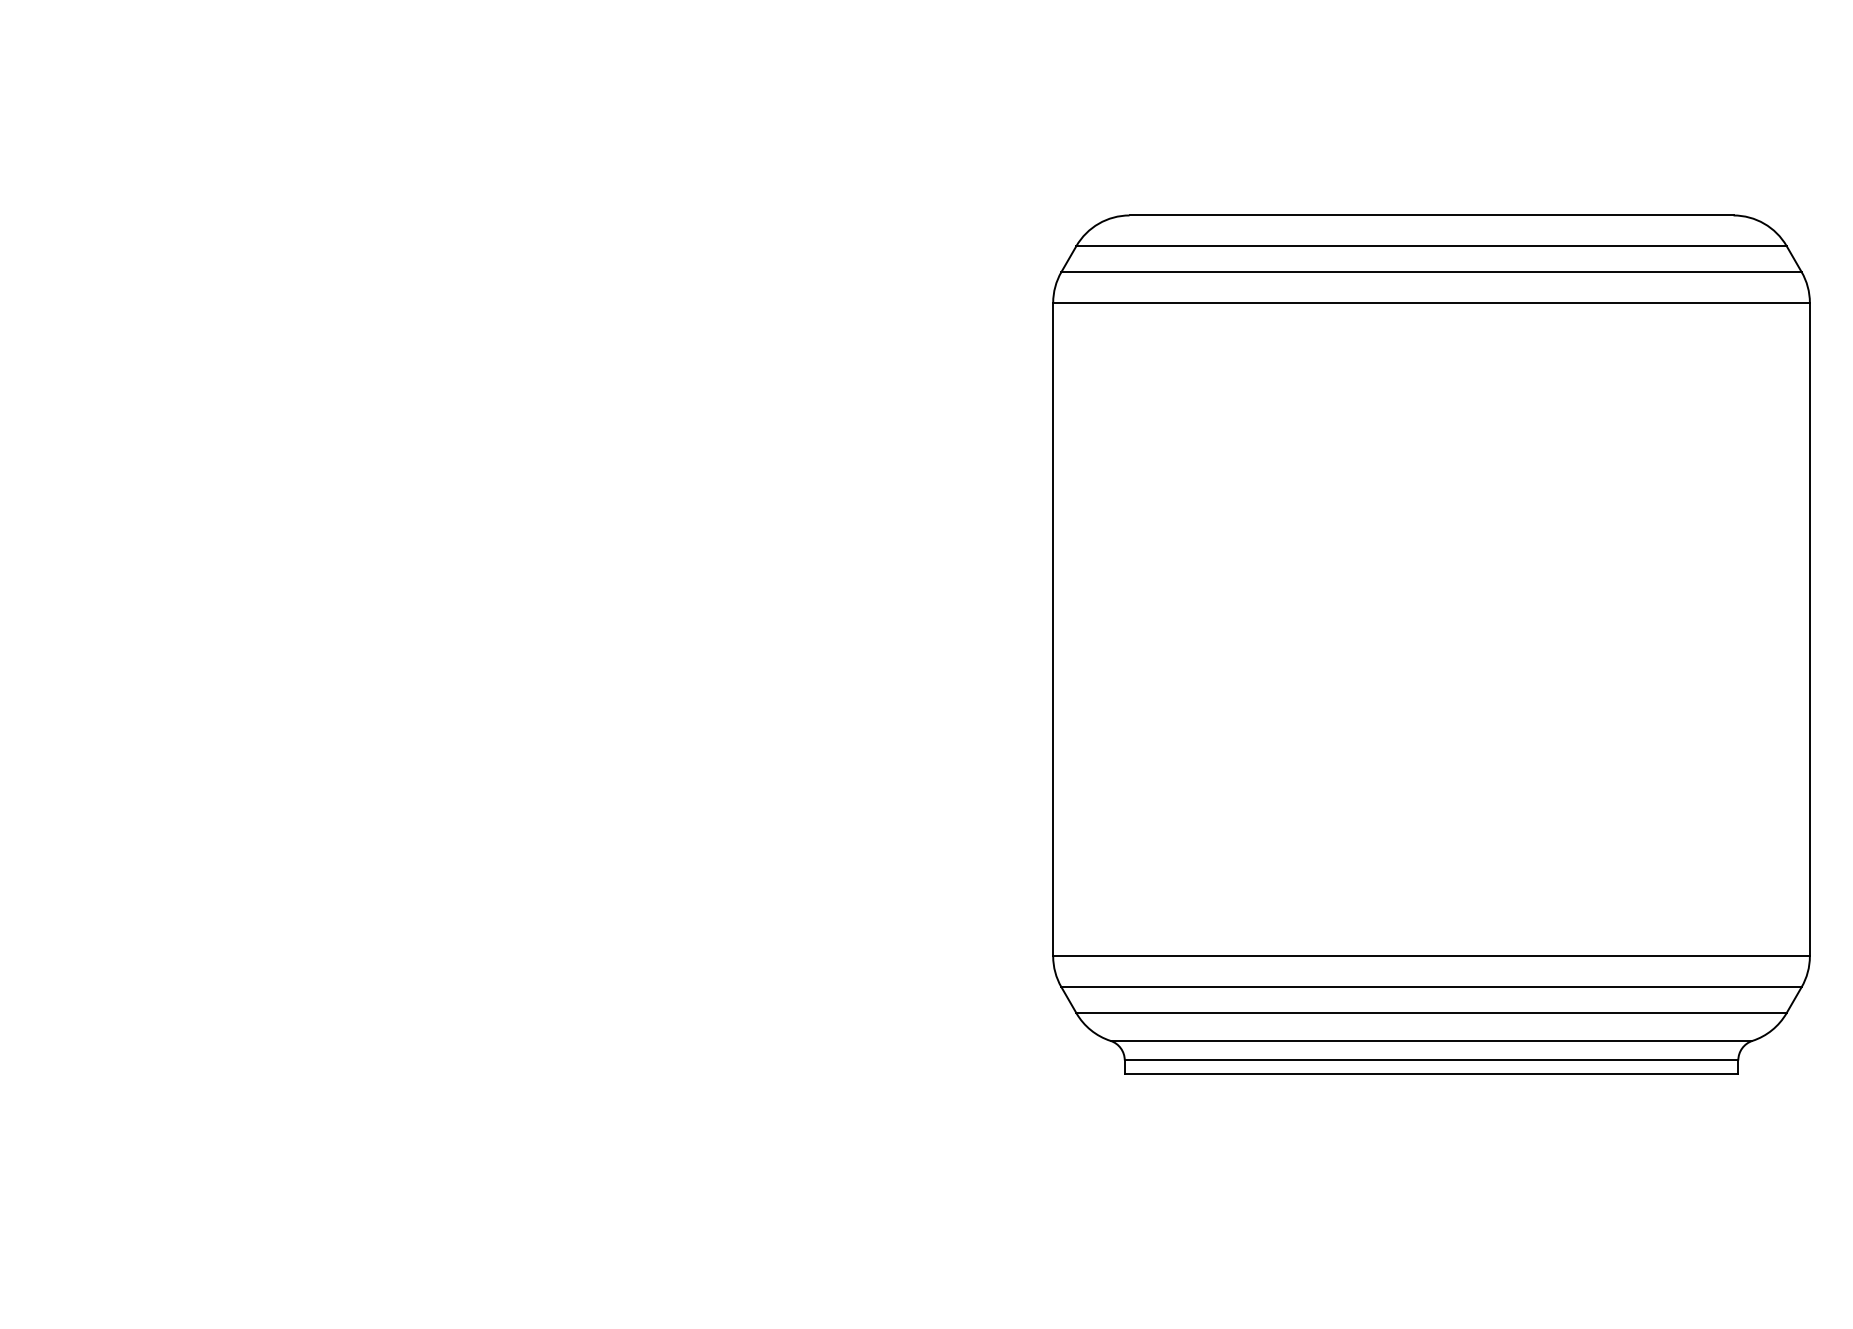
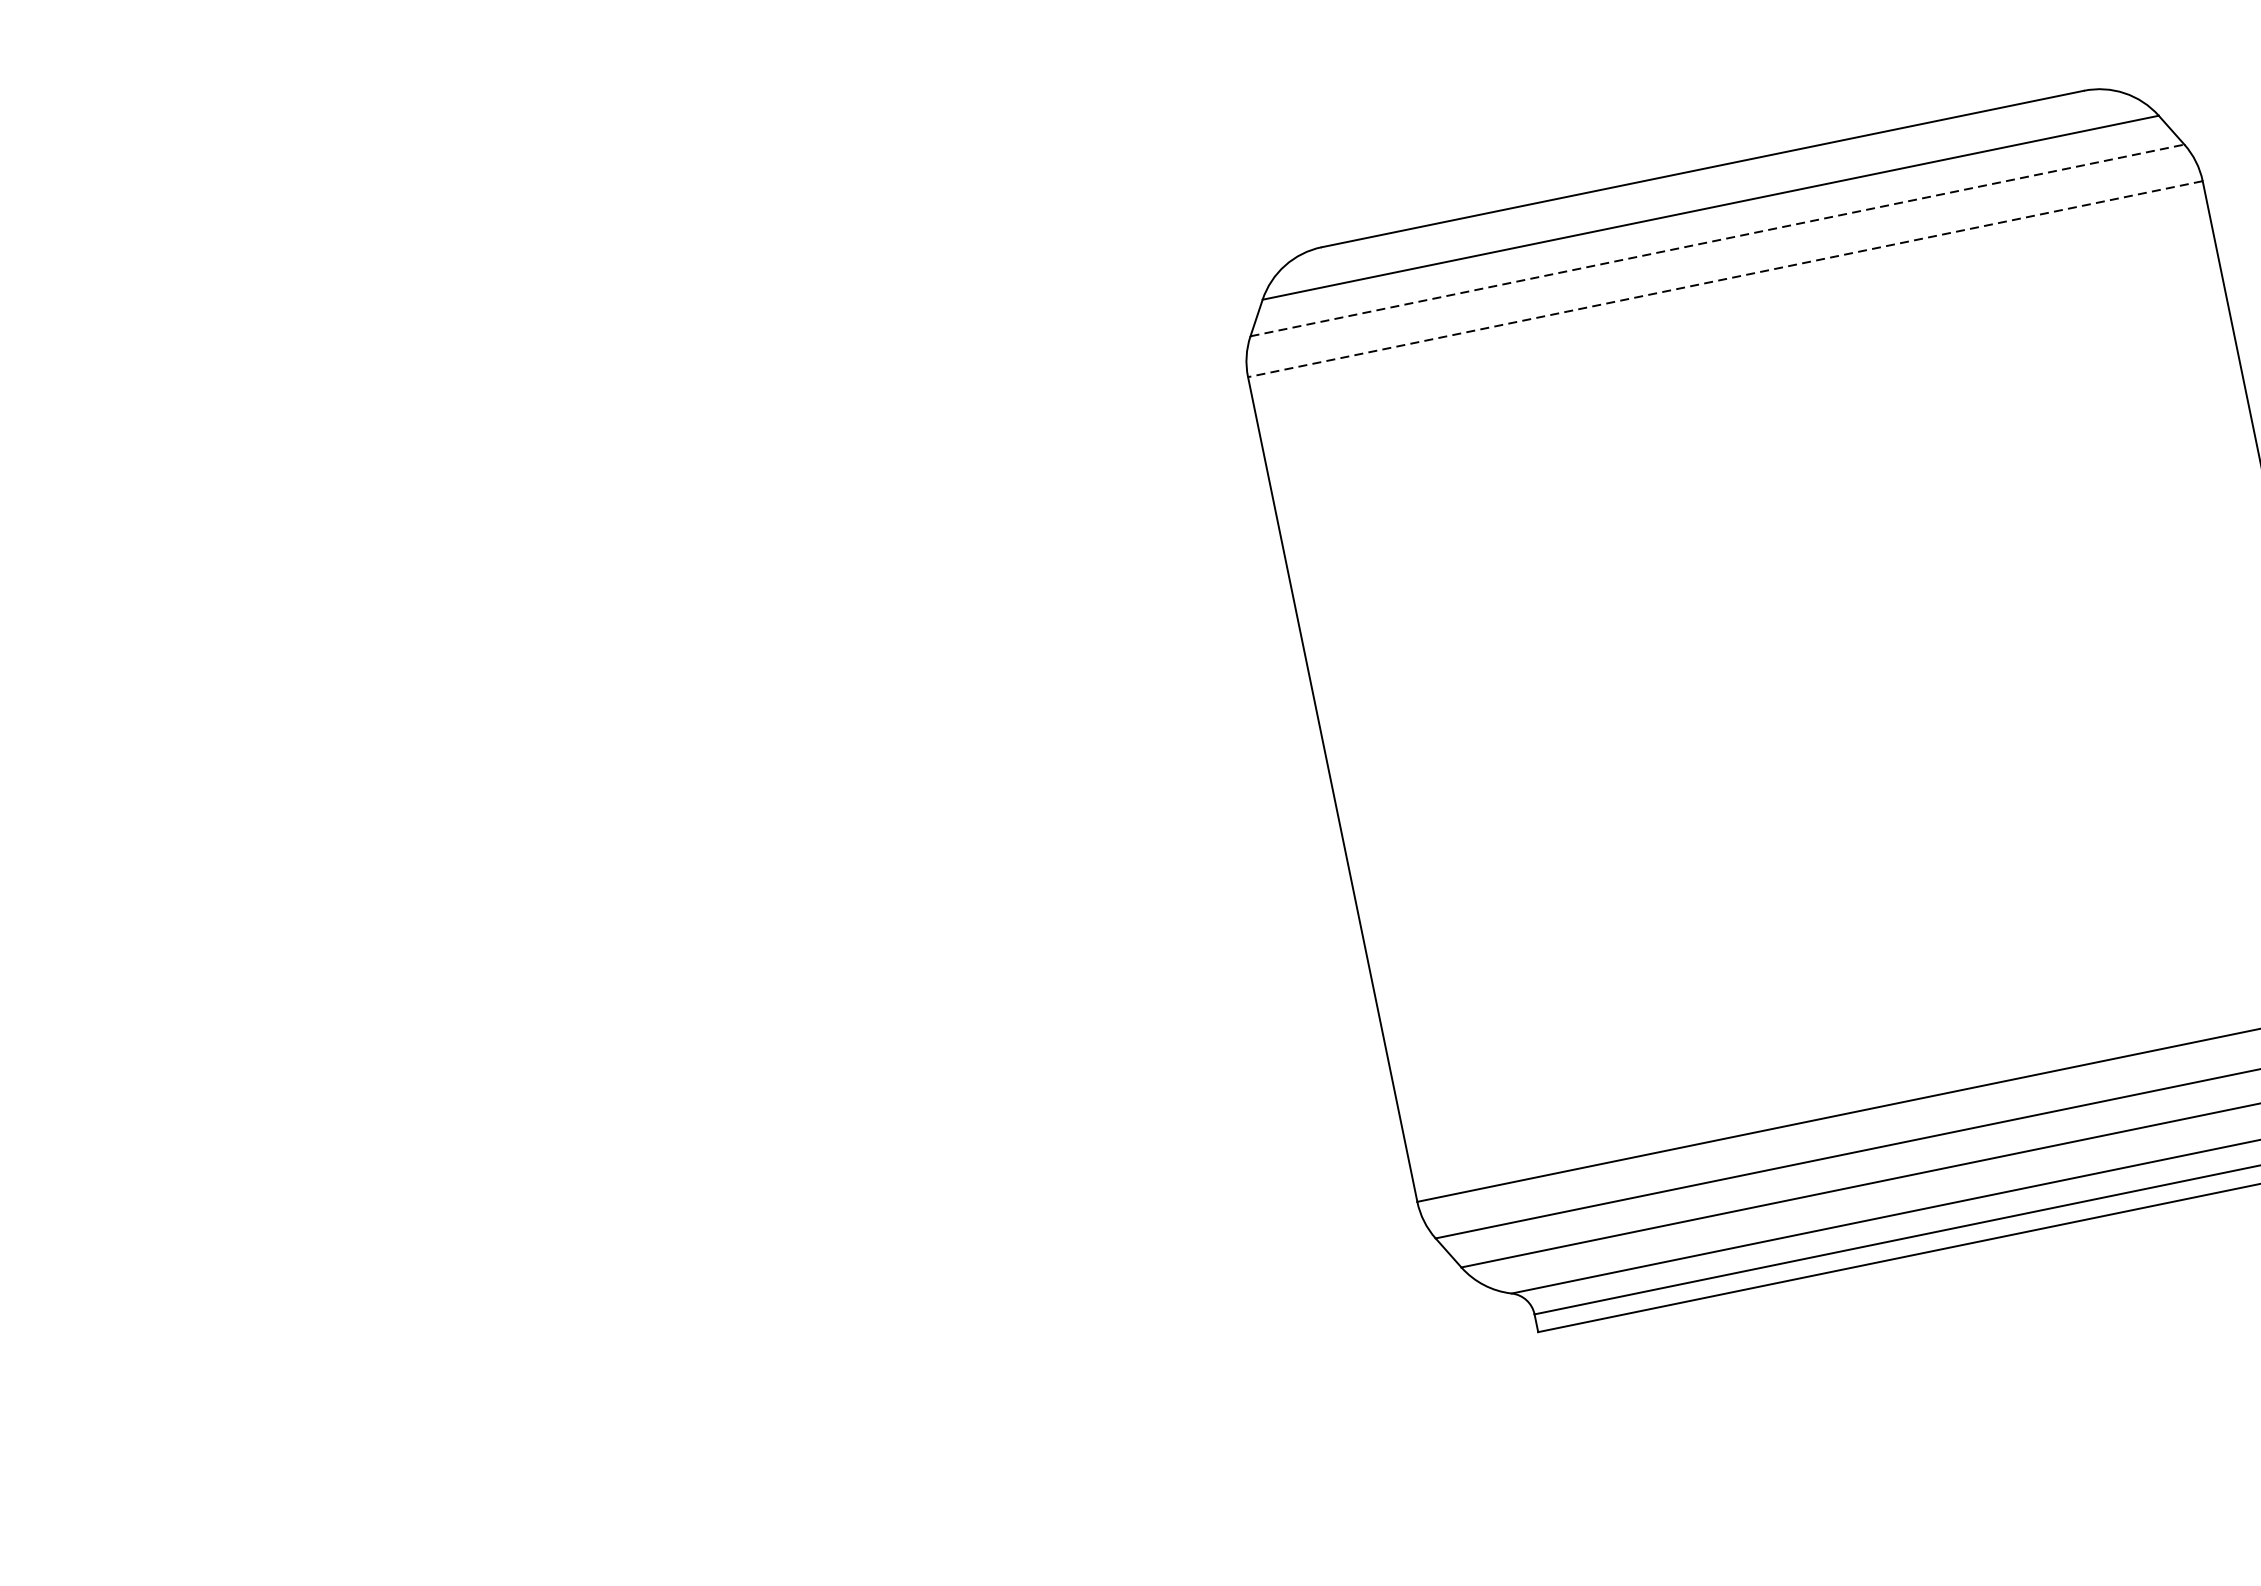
line: (1432, 272) -> (1718, 240), solid -> dashed
line: (1431, 302) -> (1725, 278), solid -> dashed

